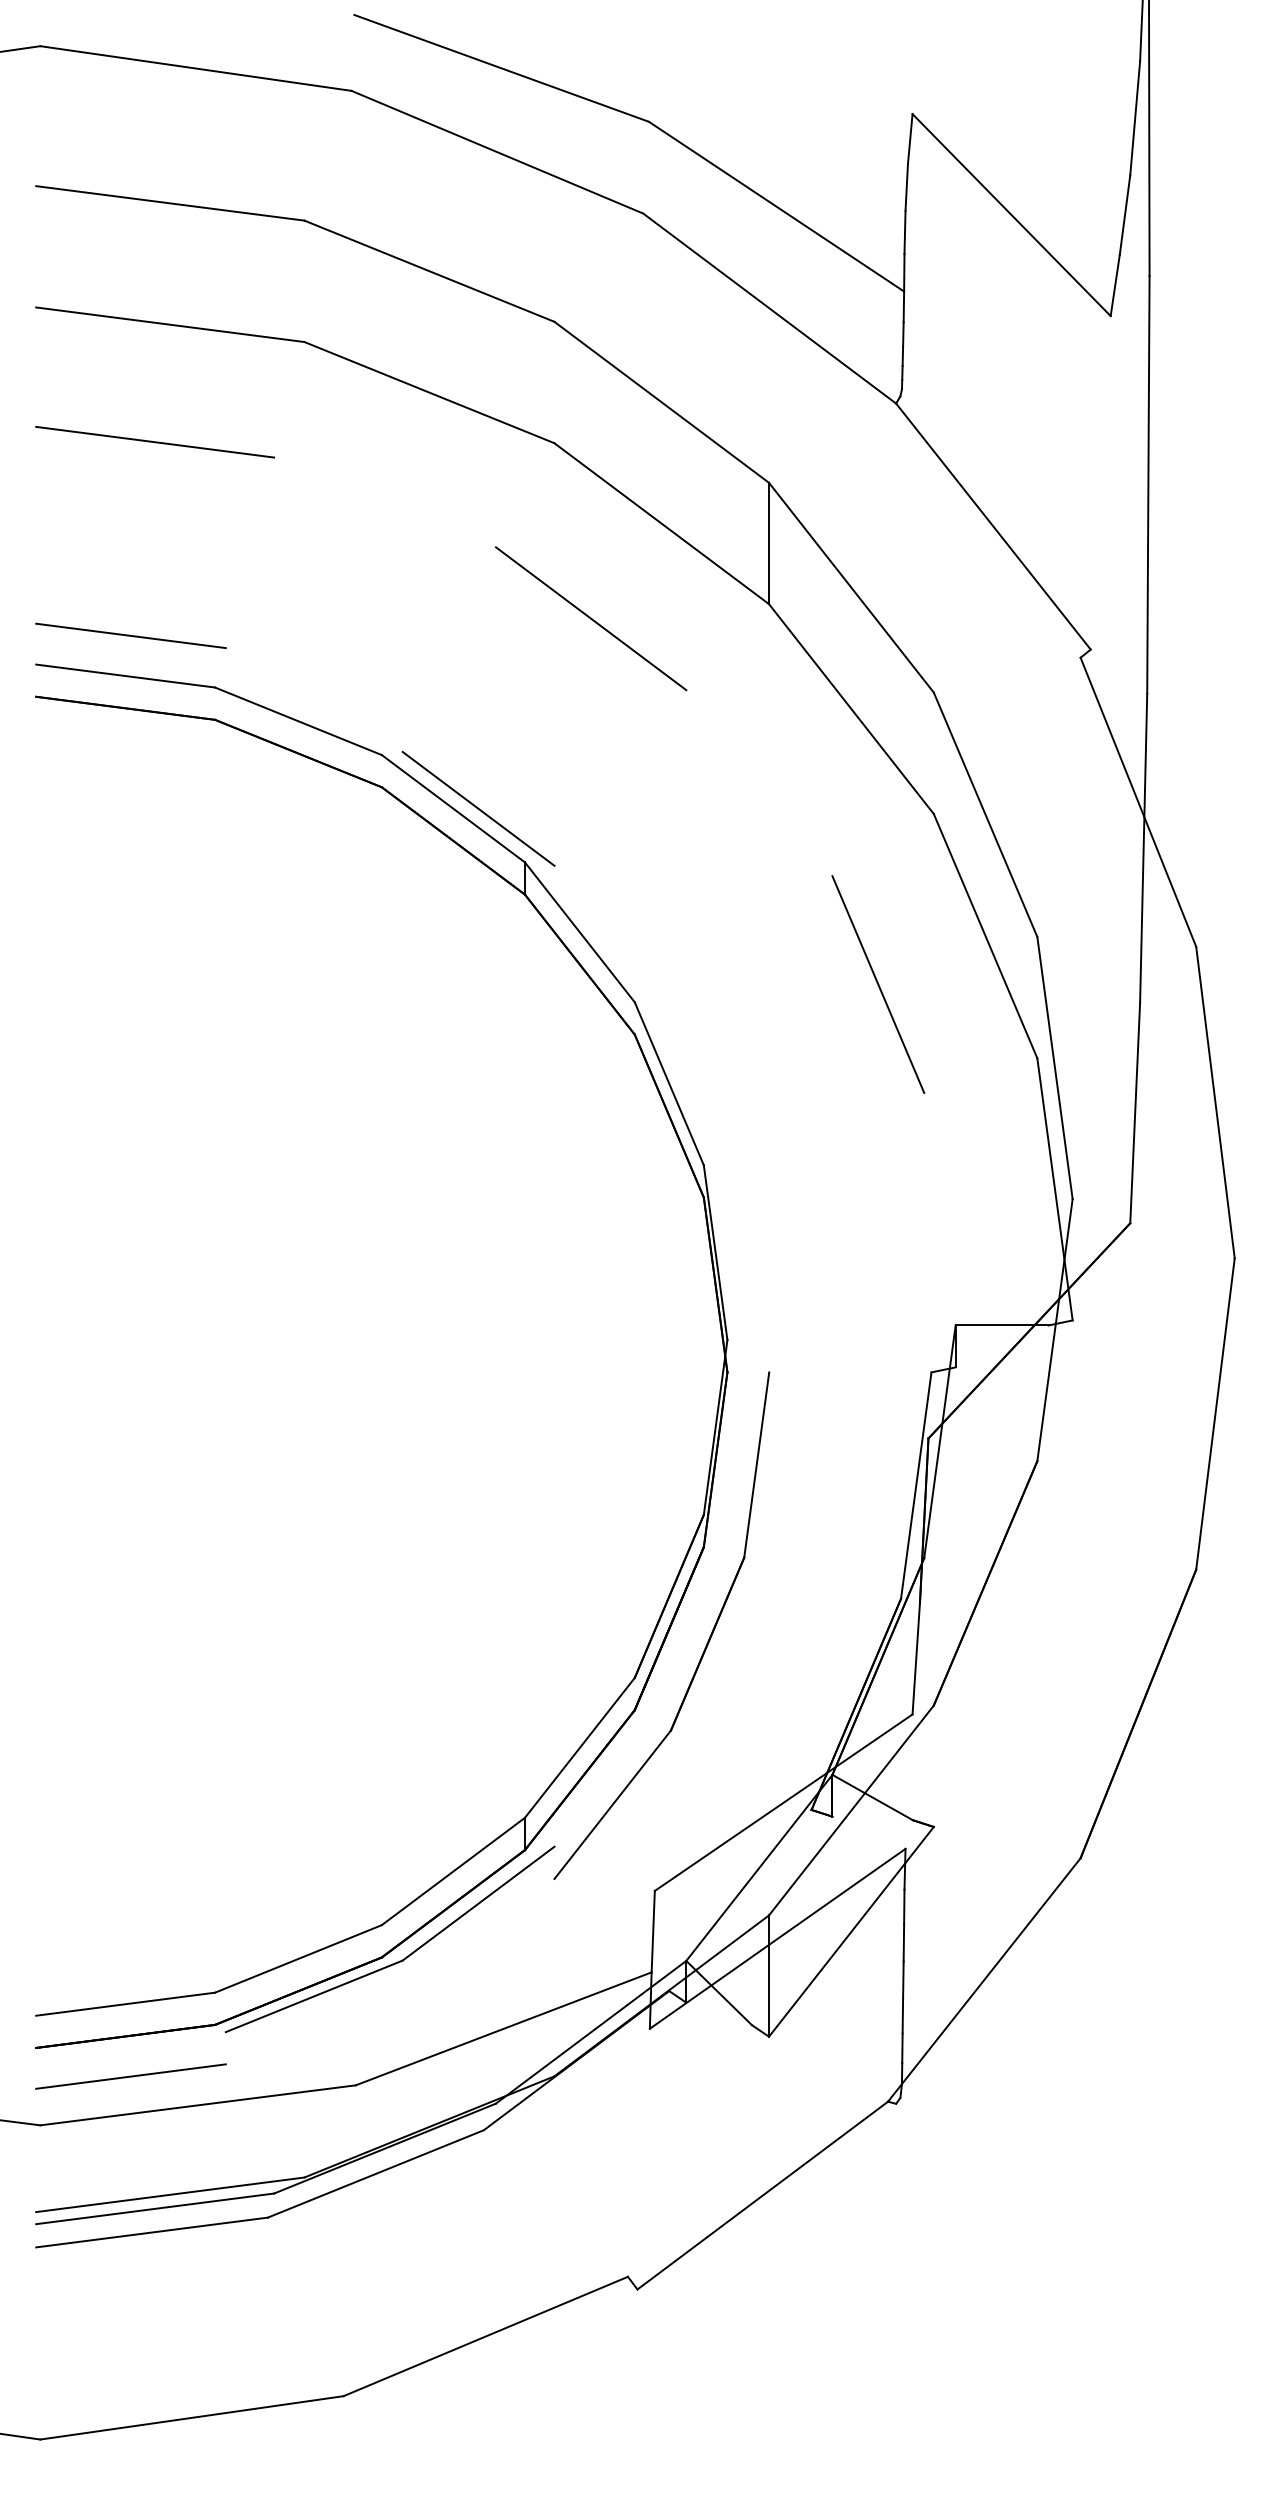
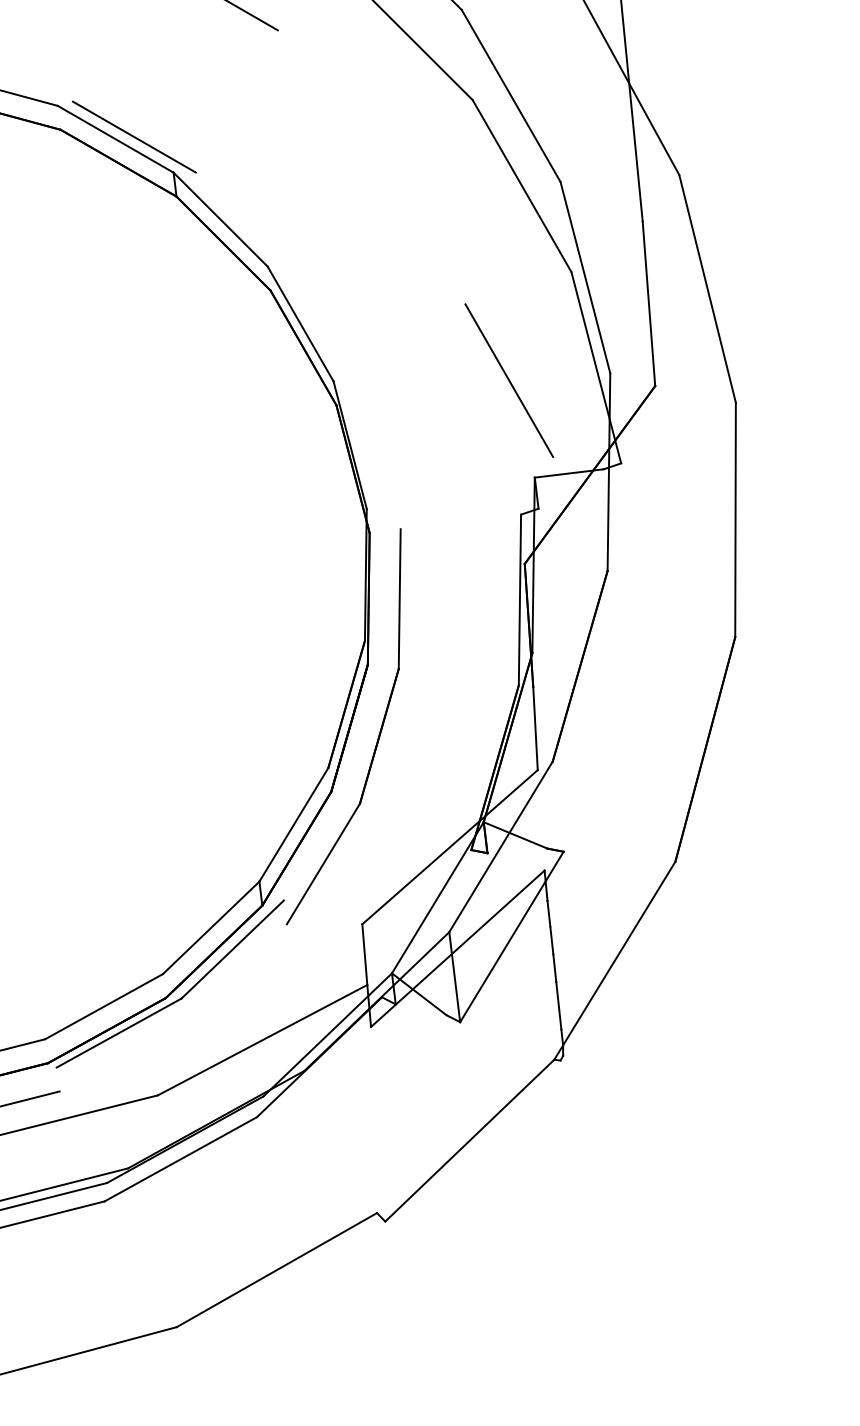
line: (878, 984) -> (509, 380), moved

